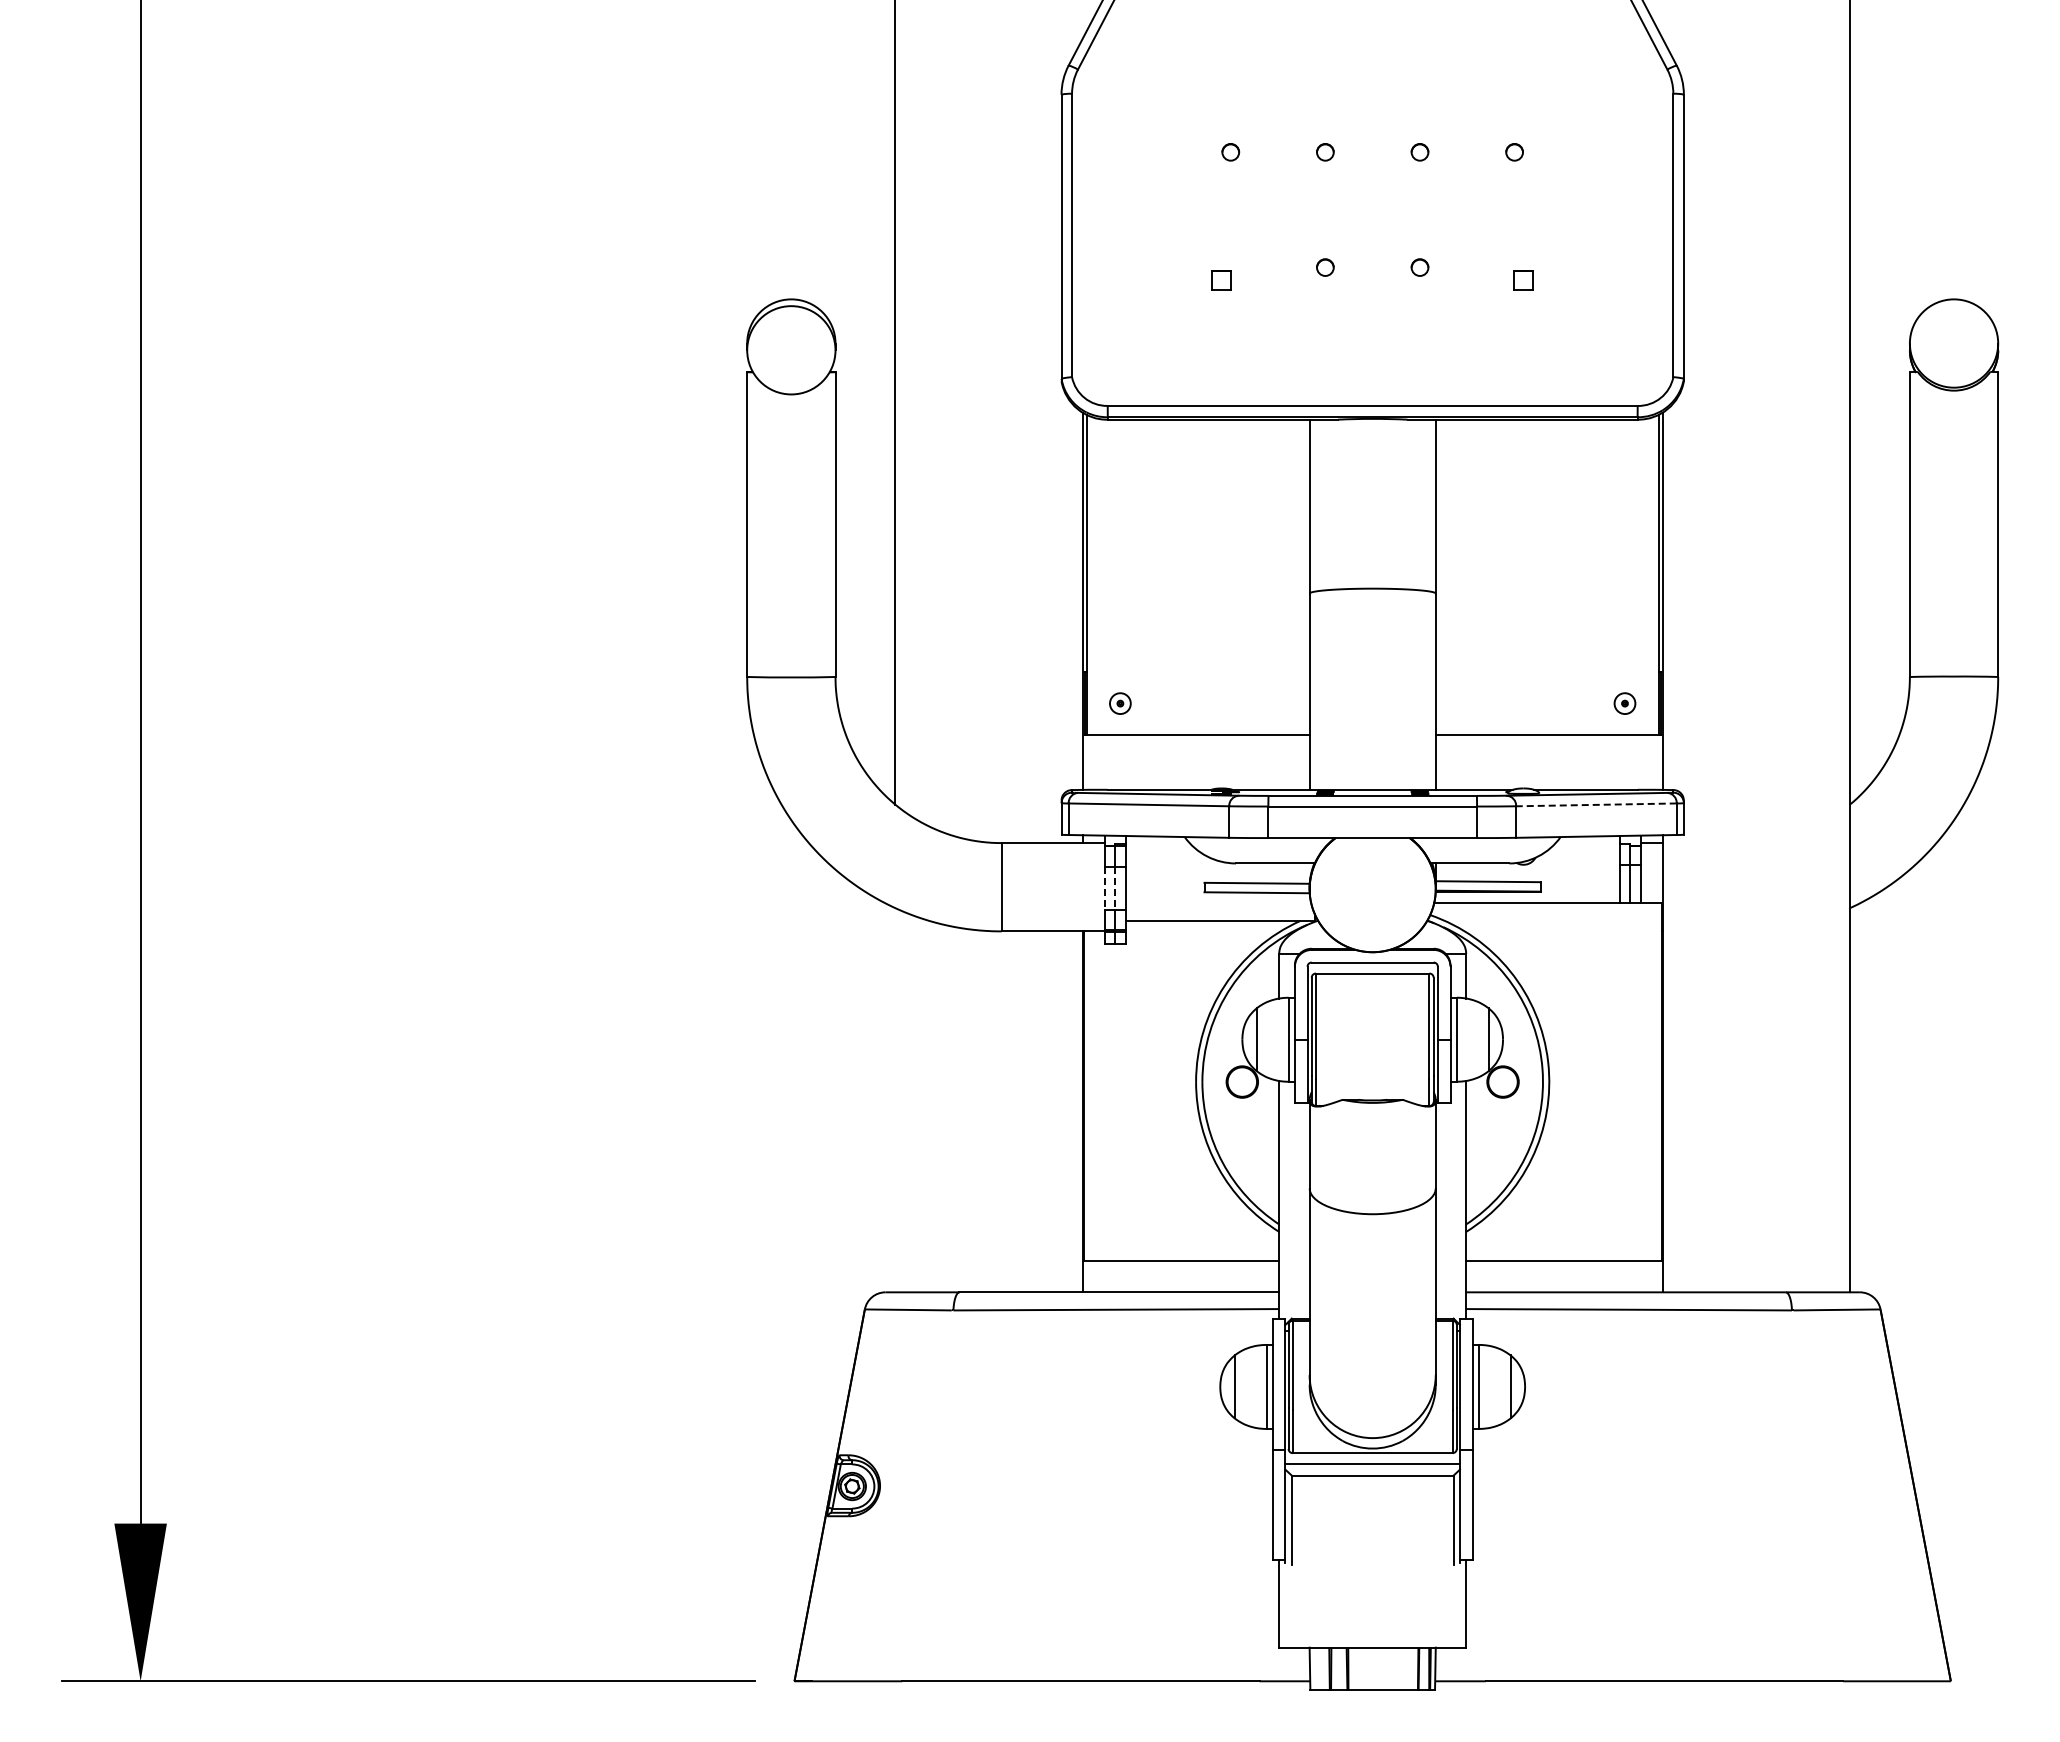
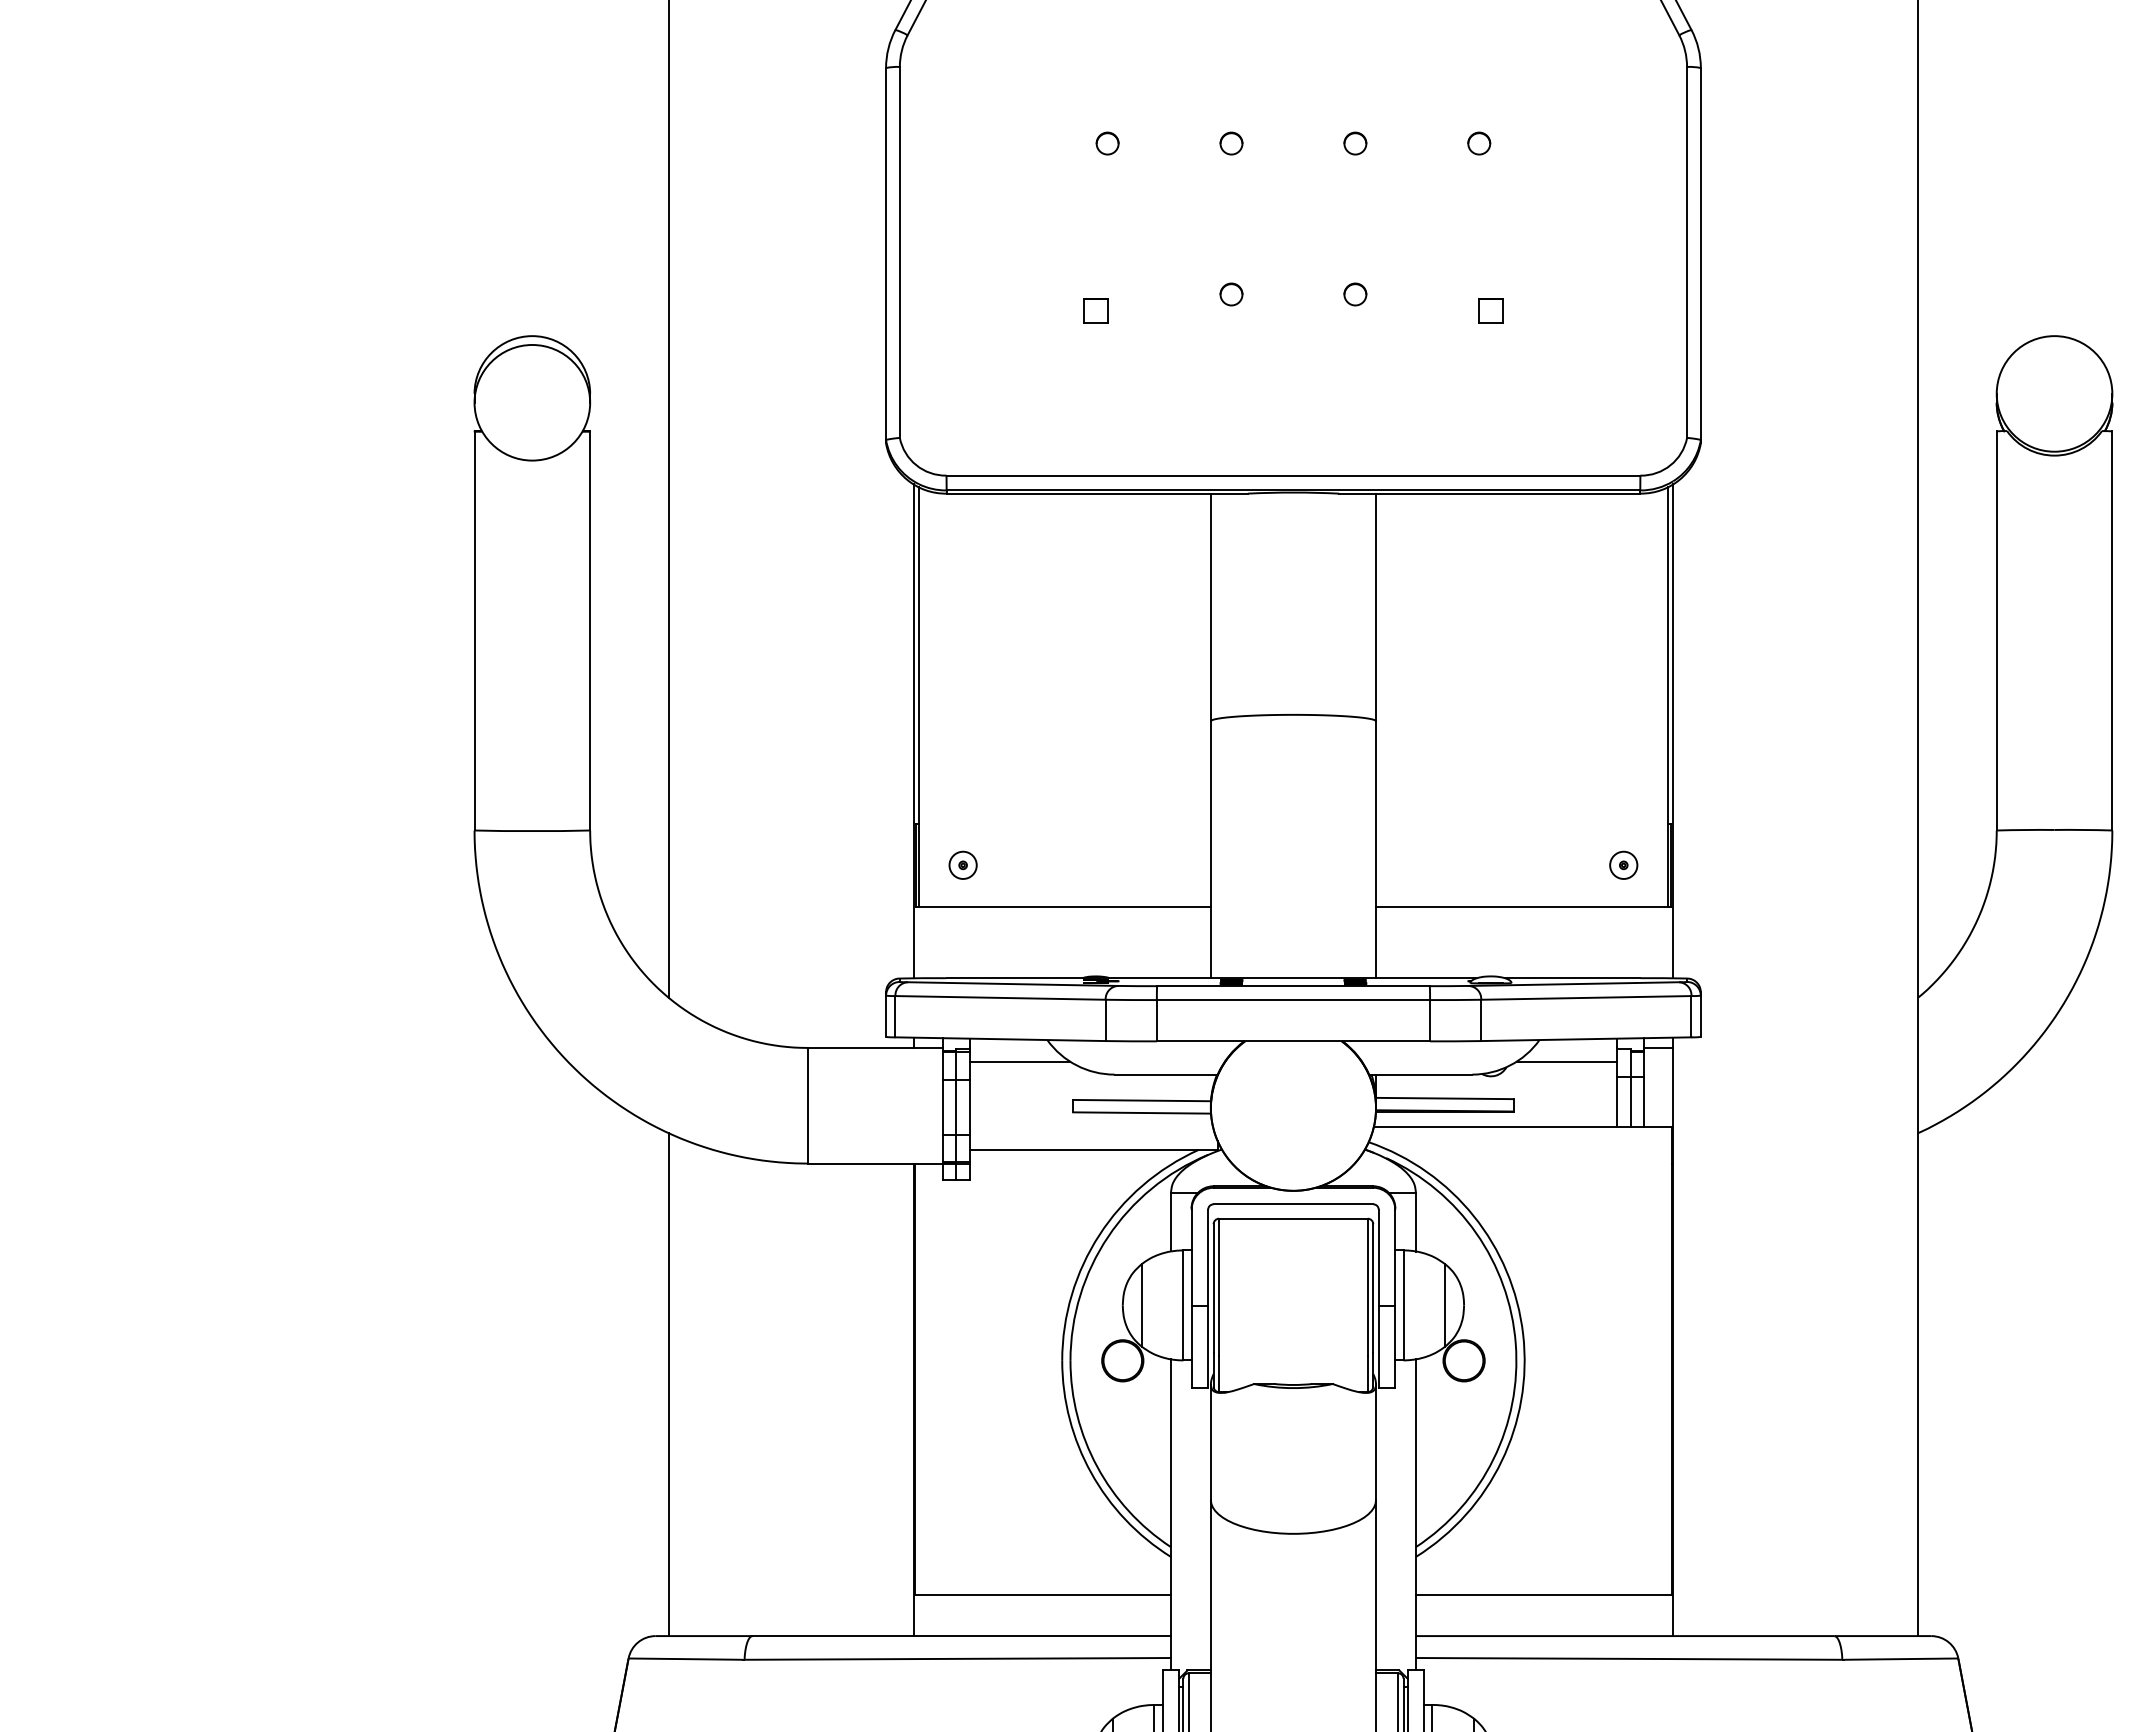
line: (1595, 804) -> (1585, 997), dashed -> solid
line: (1163, 853) -> (1019, 1061), added
line: (1581, 853) -> (1566, 1061), added
line: (1104, 888) -> (942, 1107), dashed -> solid
line: (1115, 888) -> (956, 1107), dashed -> solid
line: (895, 1100) -> (668, 1384), added

